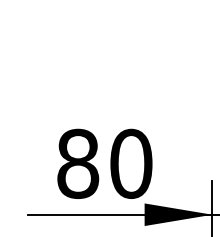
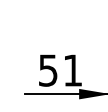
text: (104, 163) -> (60, 70), 80 -> 51

